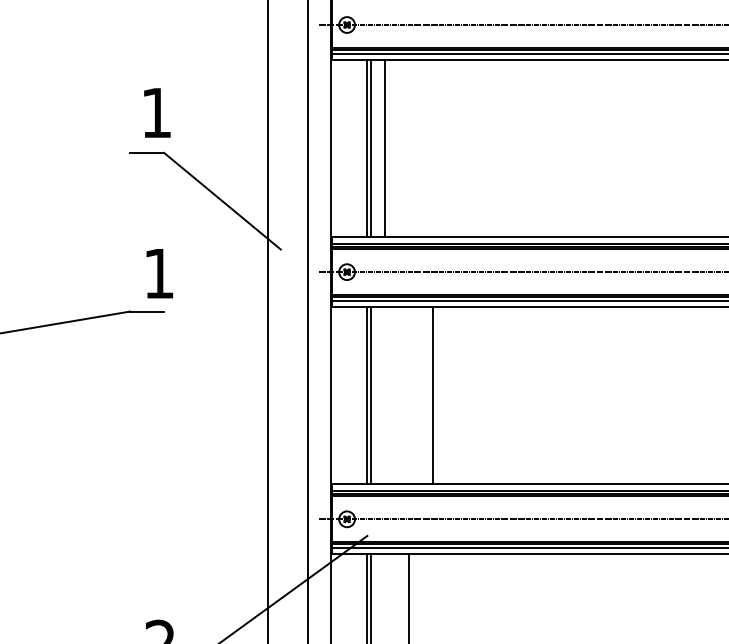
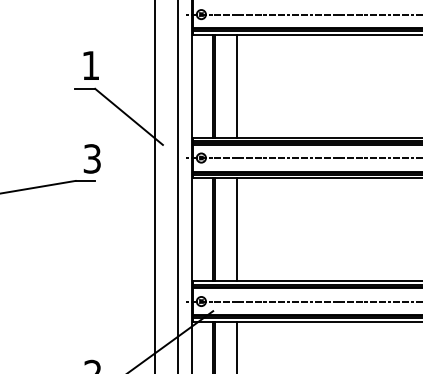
line: (385, 147) -> (237, 85), moved
text: (157, 272) -> (91, 158), 1 -> 3
line: (433, 395) -> (237, 229), moved

